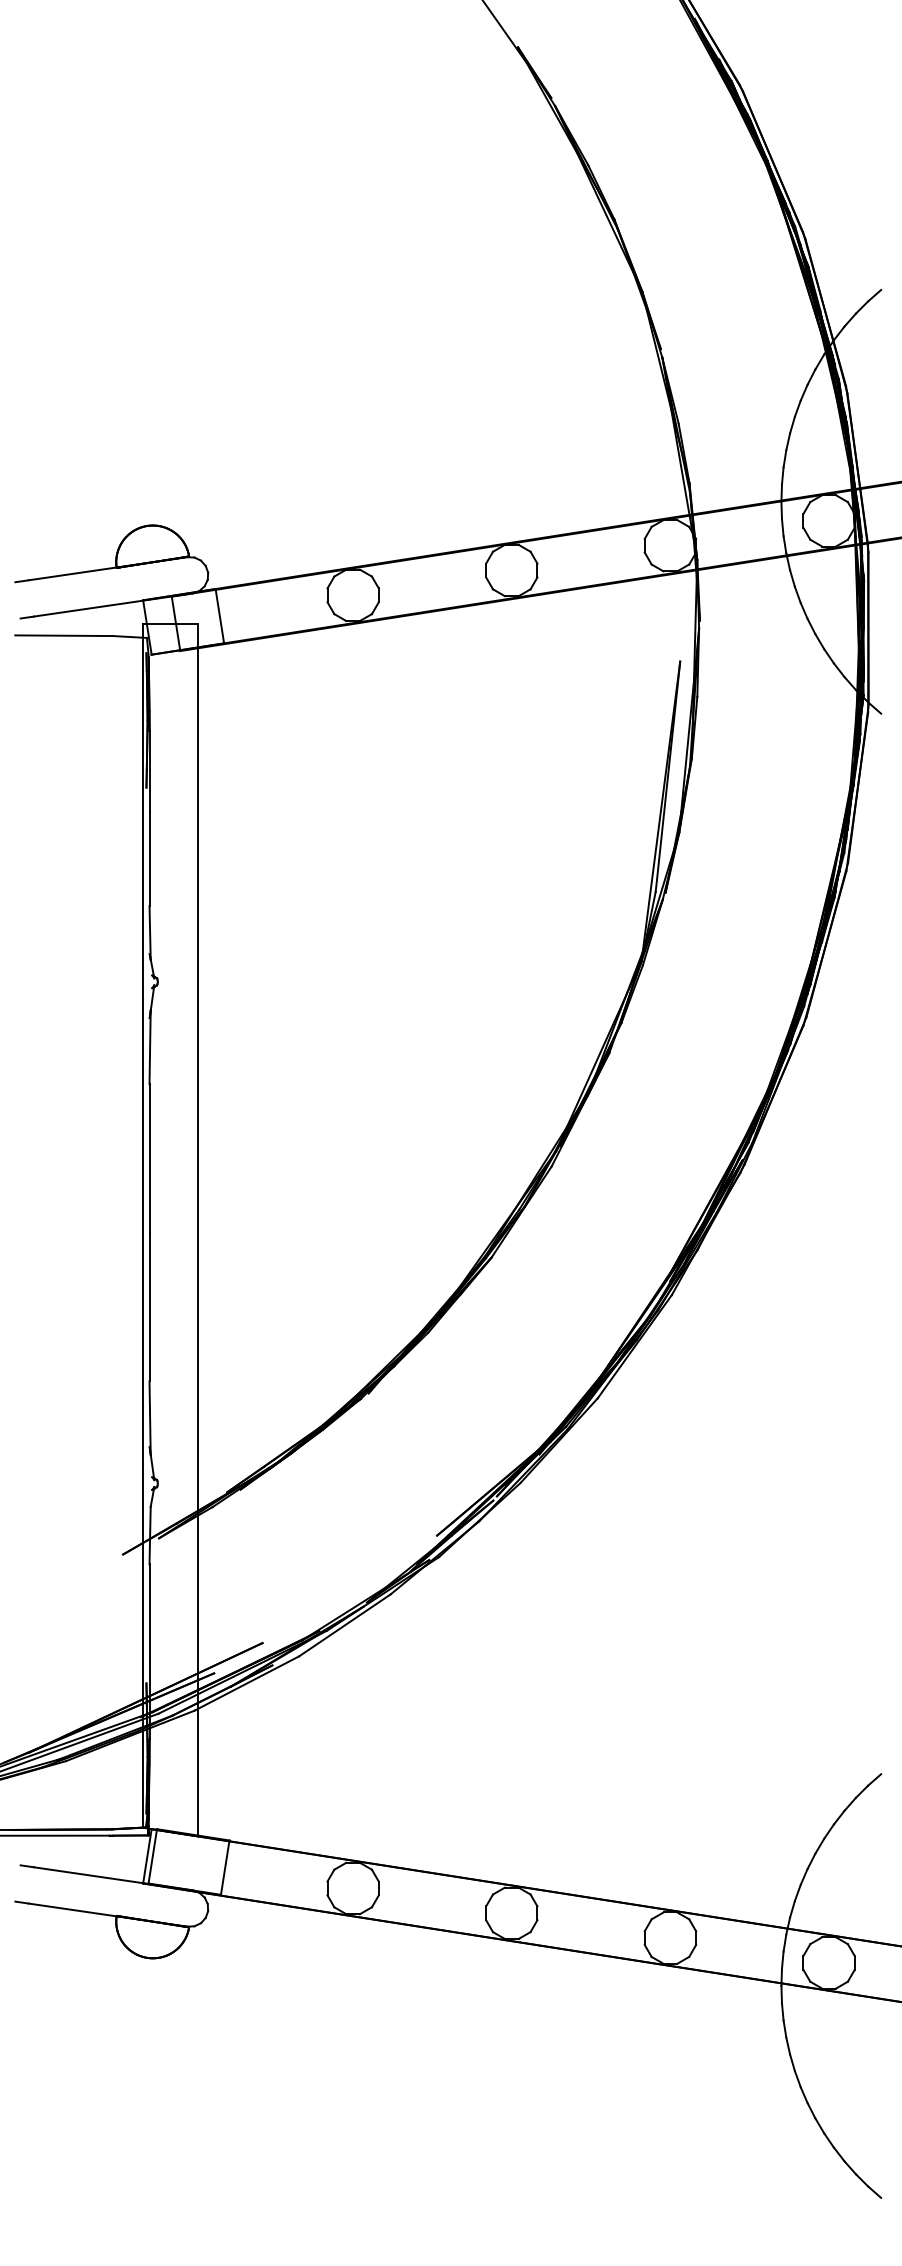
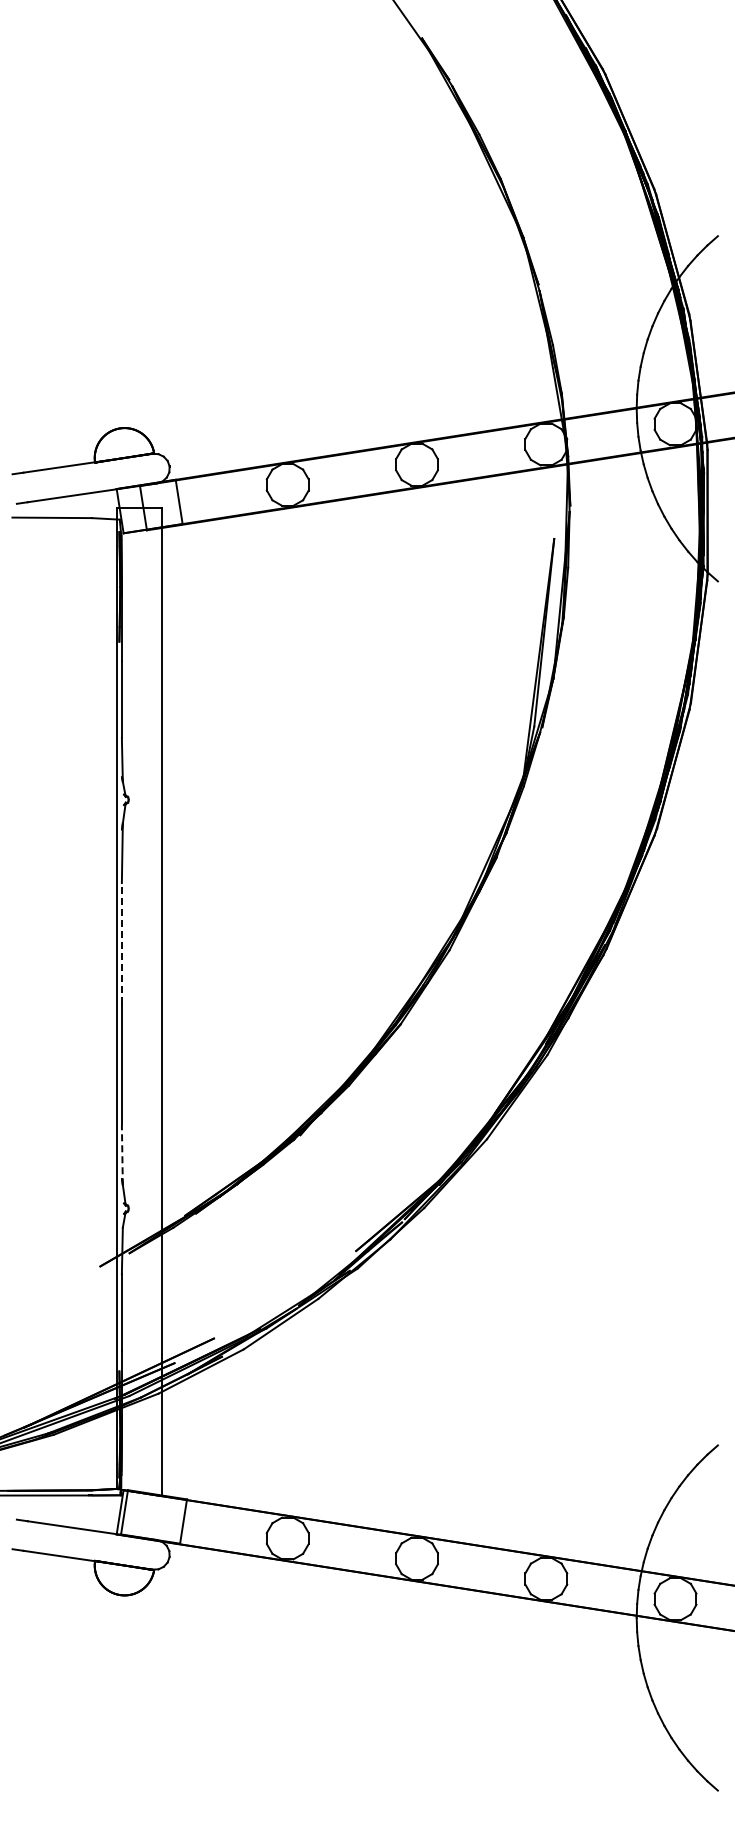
line: (149, 1158) -> (121, 943), solid -> dashed
line: (150, 1418) -> (122, 1155), solid -> dashed

